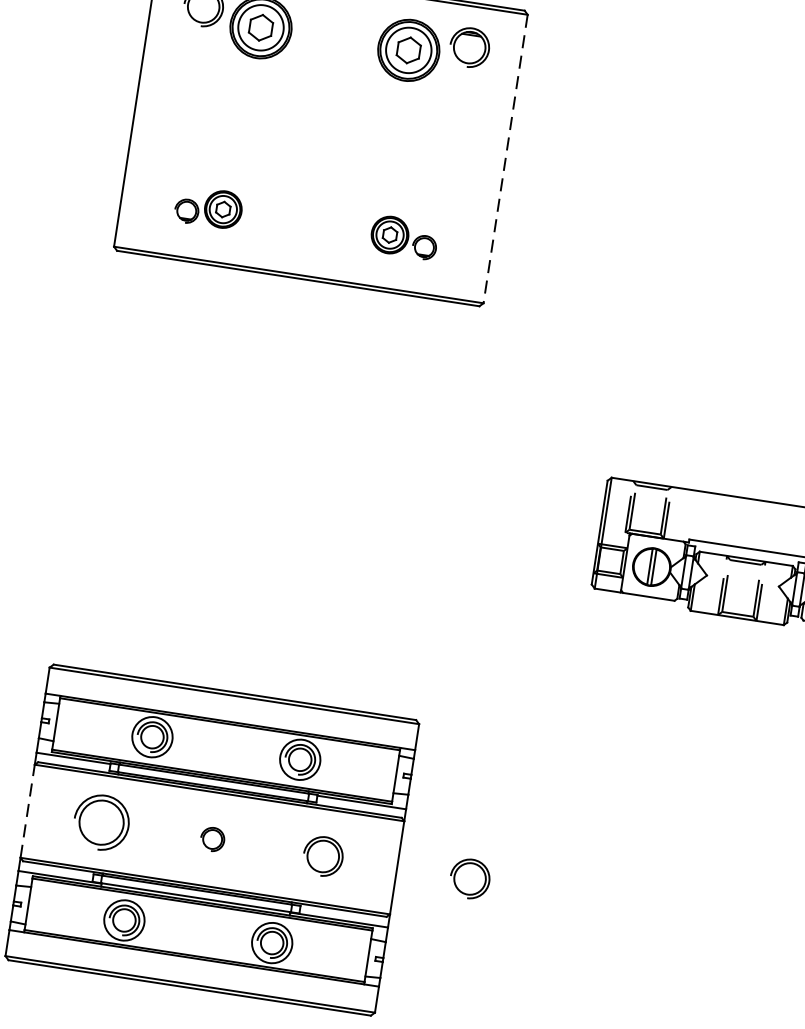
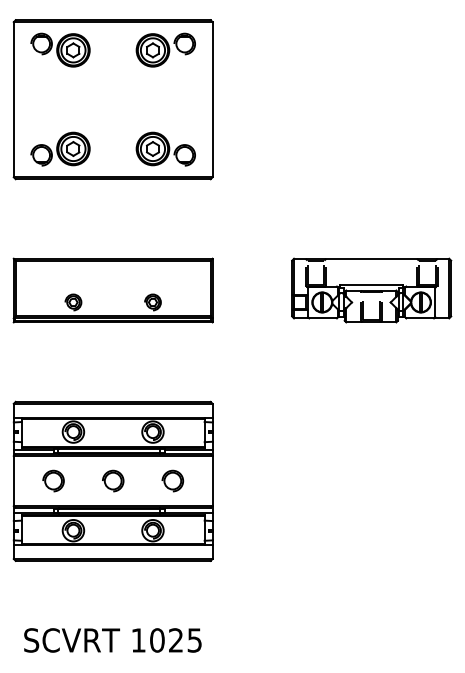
line: (505, 158) -> (212, 99), dashed -> solid
part: (209, 206) -> (60, 148), size x1.67
part: (404, 236) -> (165, 148), size x1.67
part: (265, 485) -> (112, 290), added
line: (27, 810) -> (13, 480), dashed -> solid
part: (101, 821) -> (53, 480), size x0.71
part: (213, 838) -> (113, 480), size x1.67
part: (469, 877) -> (251, 480), removed

